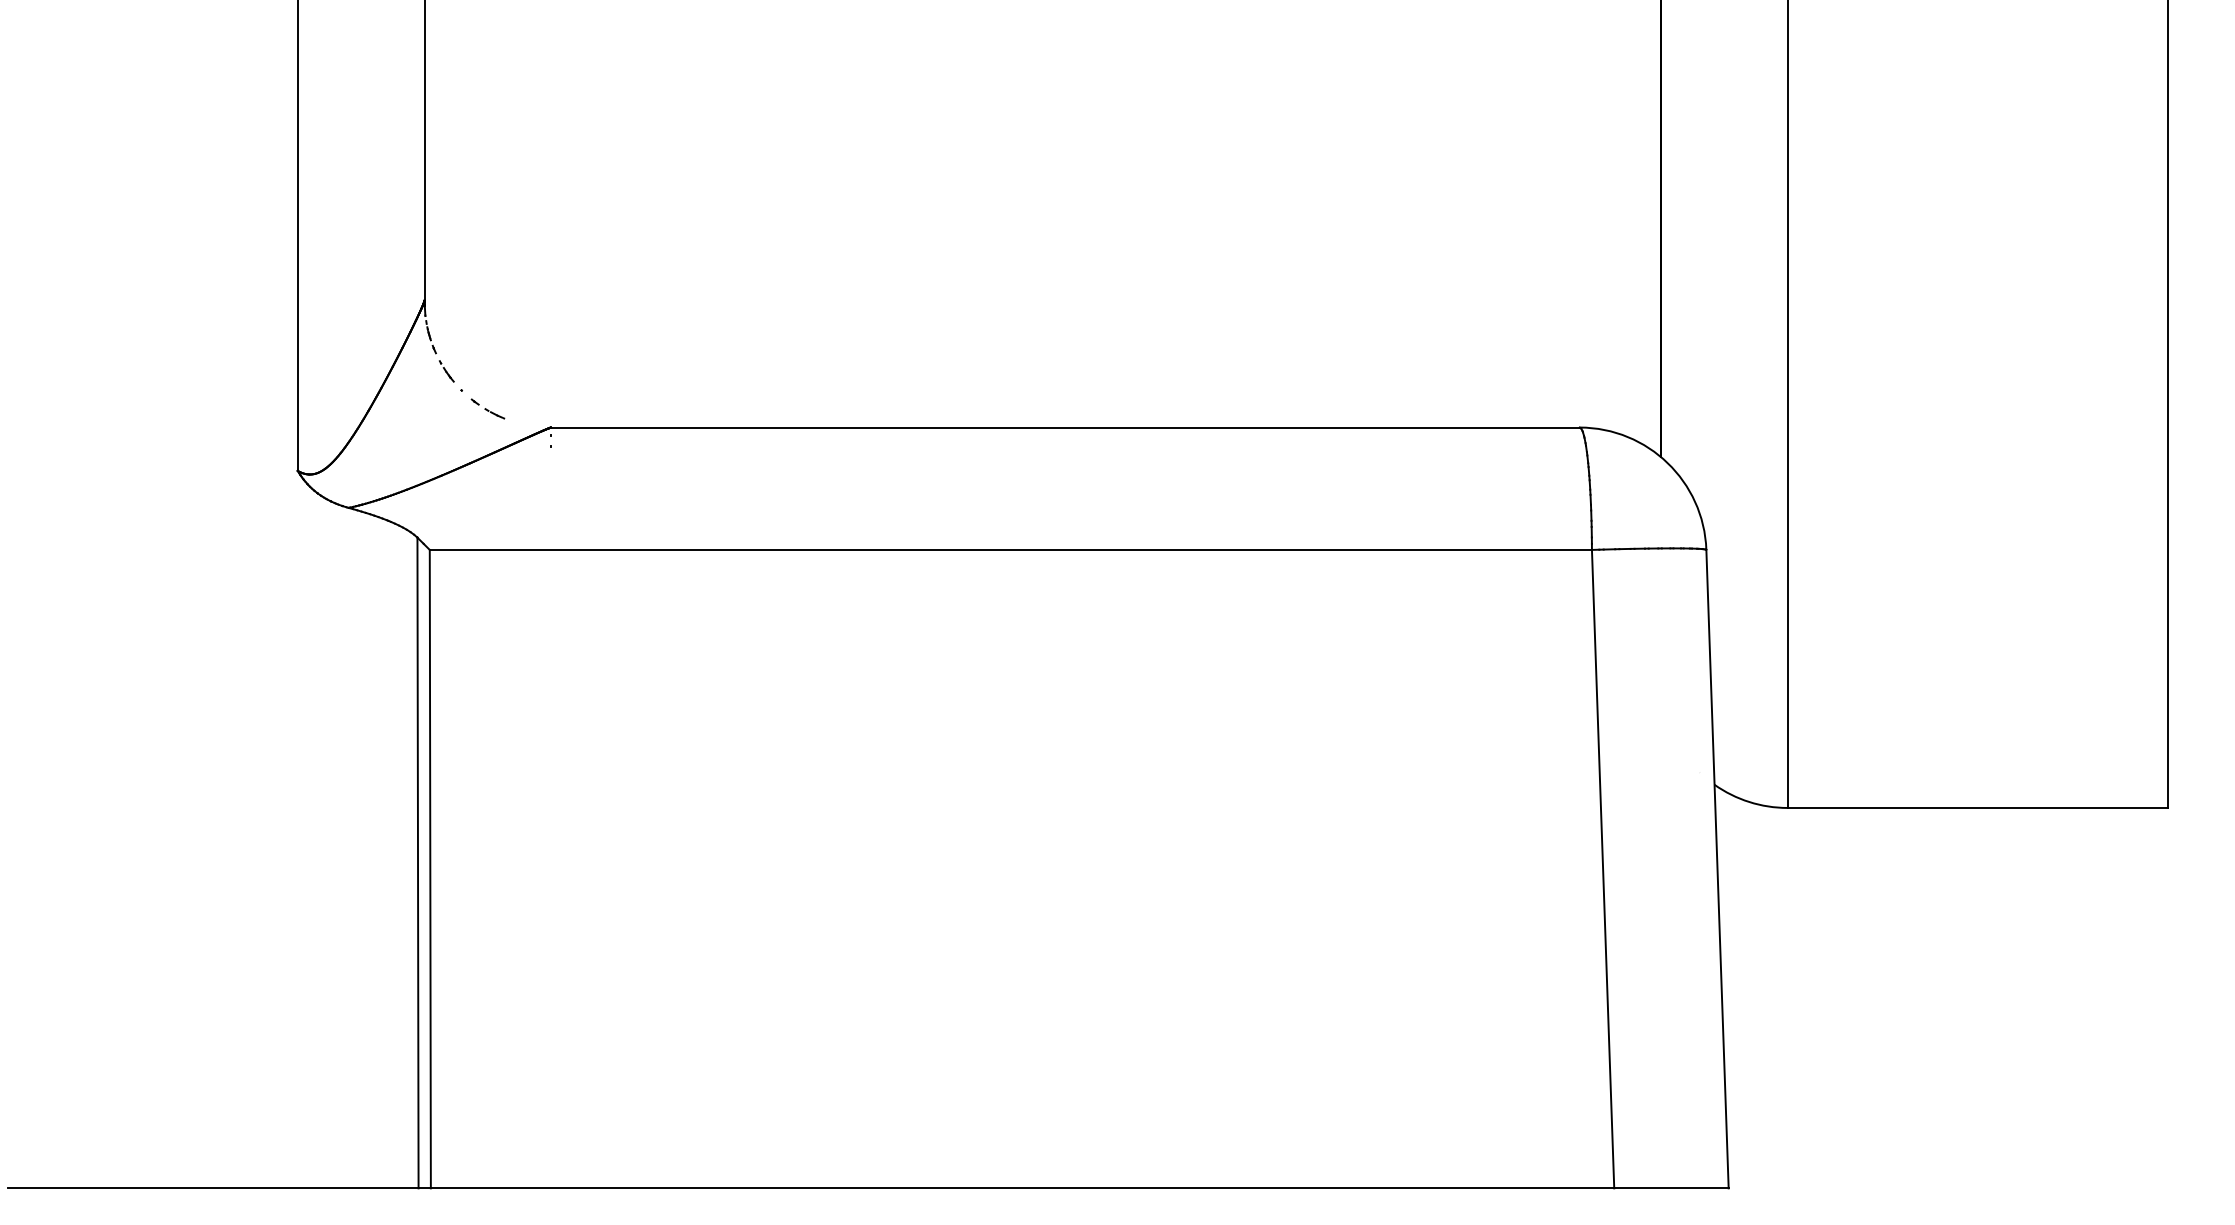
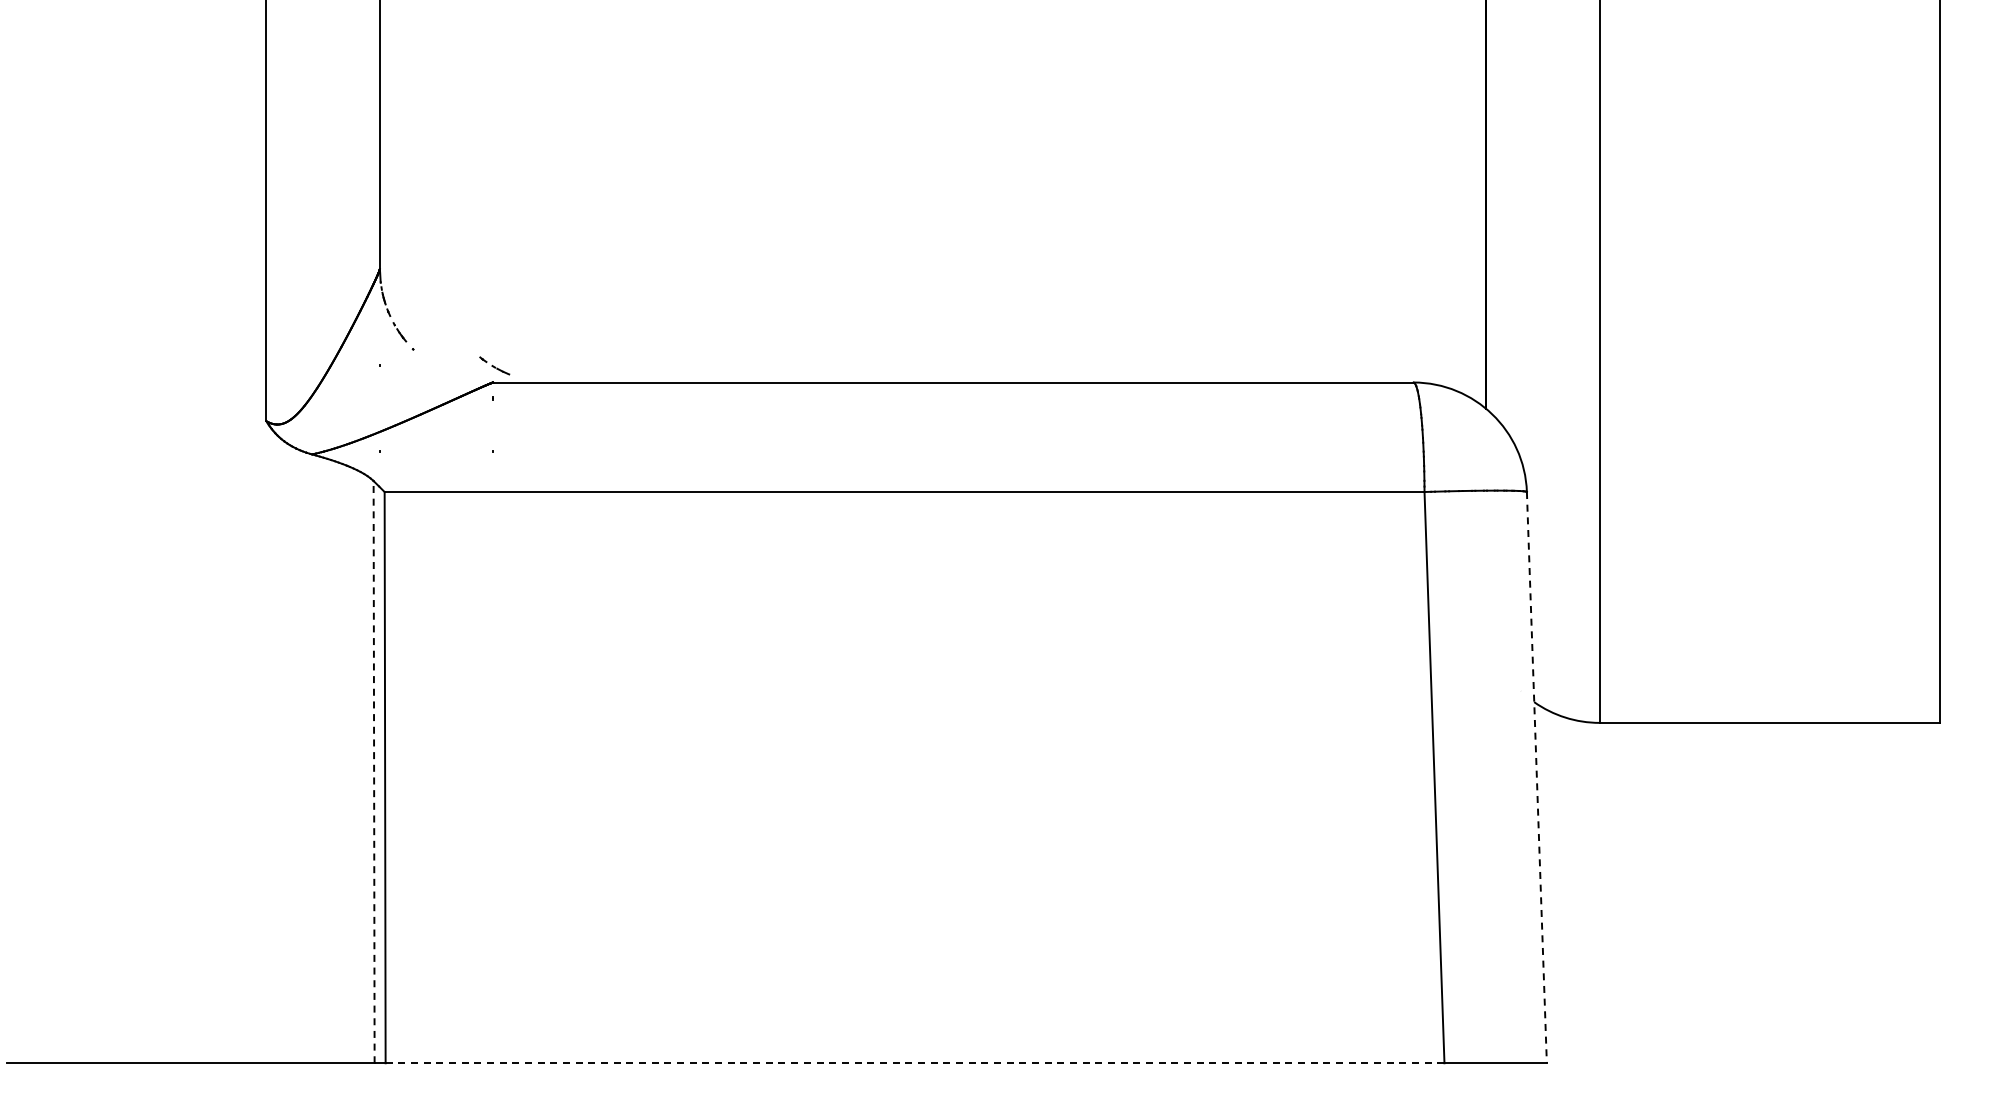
part: (487, 408) -> (494, 365), moved
line: (418, 862) -> (374, 771), solid -> dashed
line: (1717, 868) -> (1536, 777), solid -> dashed
line: (1021, 1188) -> (914, 1063), solid -> dashed

